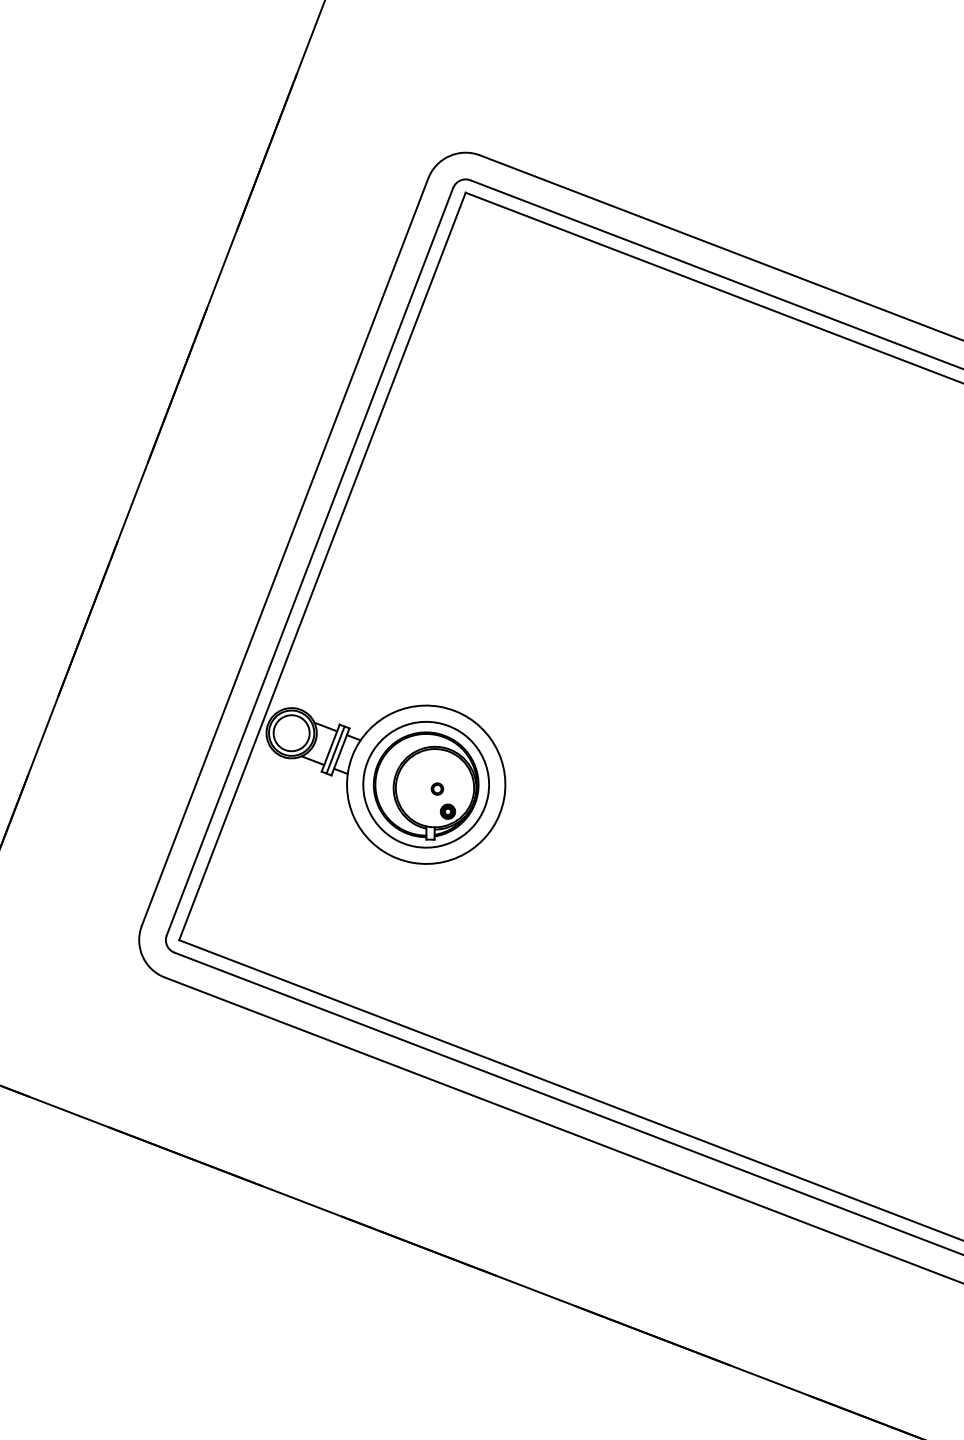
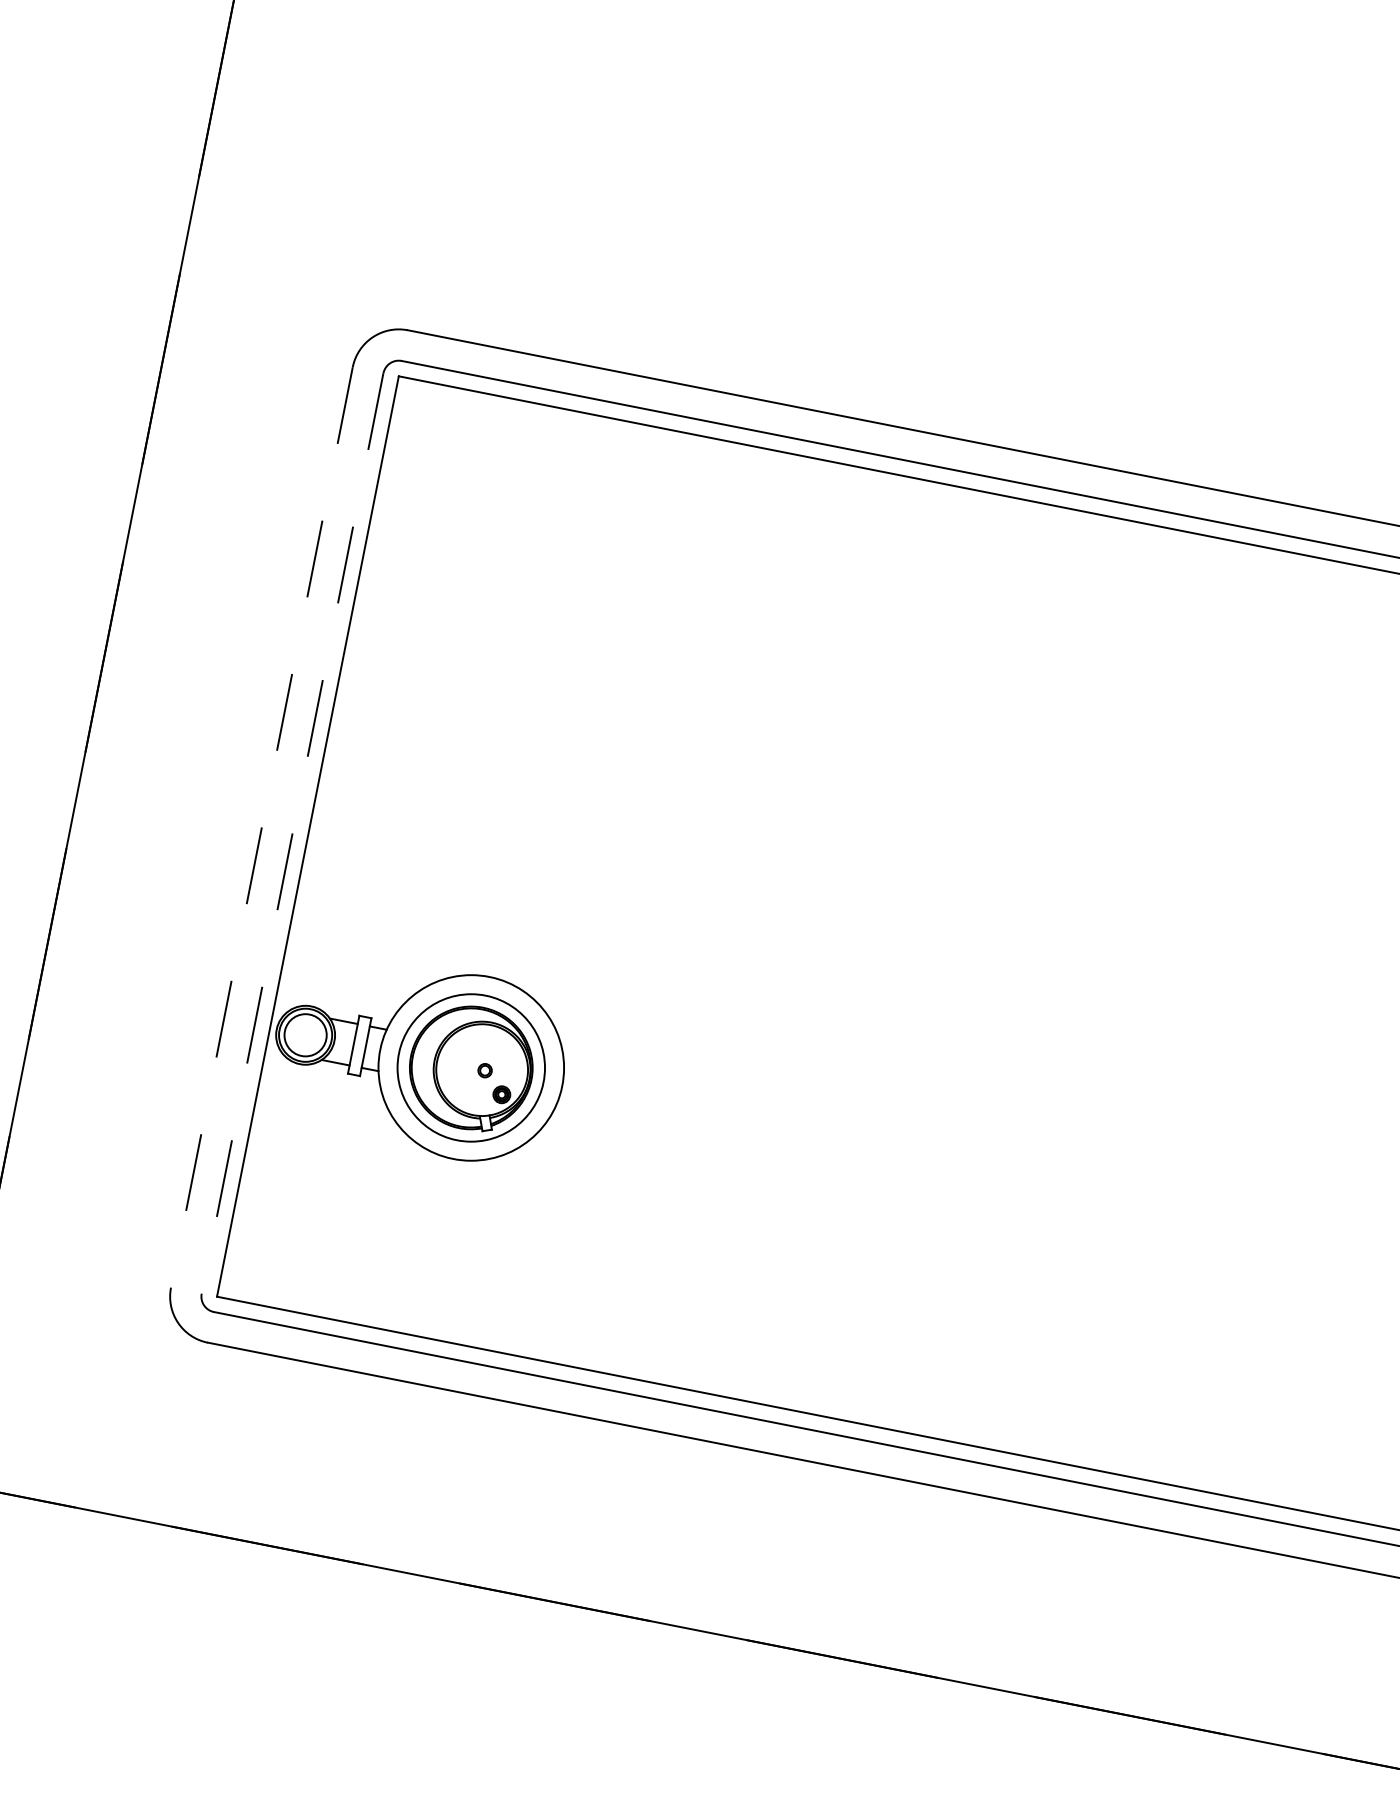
line: (284, 552) -> (261, 827), solid -> dashed
line: (309, 561) -> (292, 833), solid -> dashed
line: (335, 749) -> (359, 1045), removed

